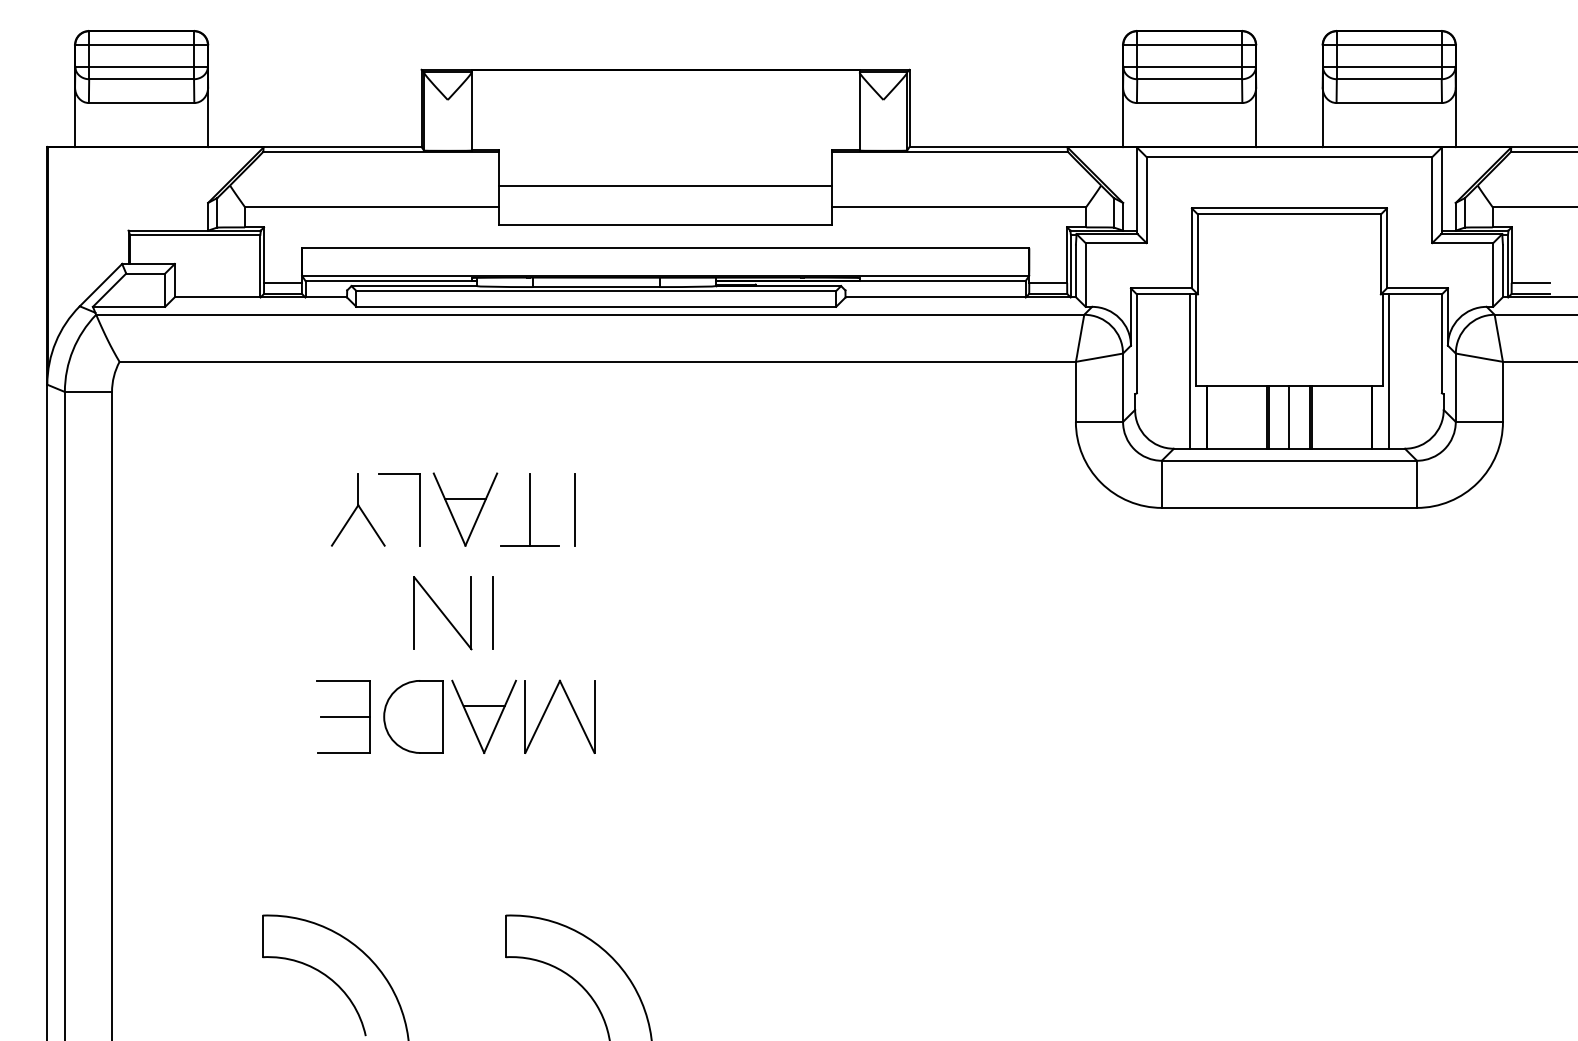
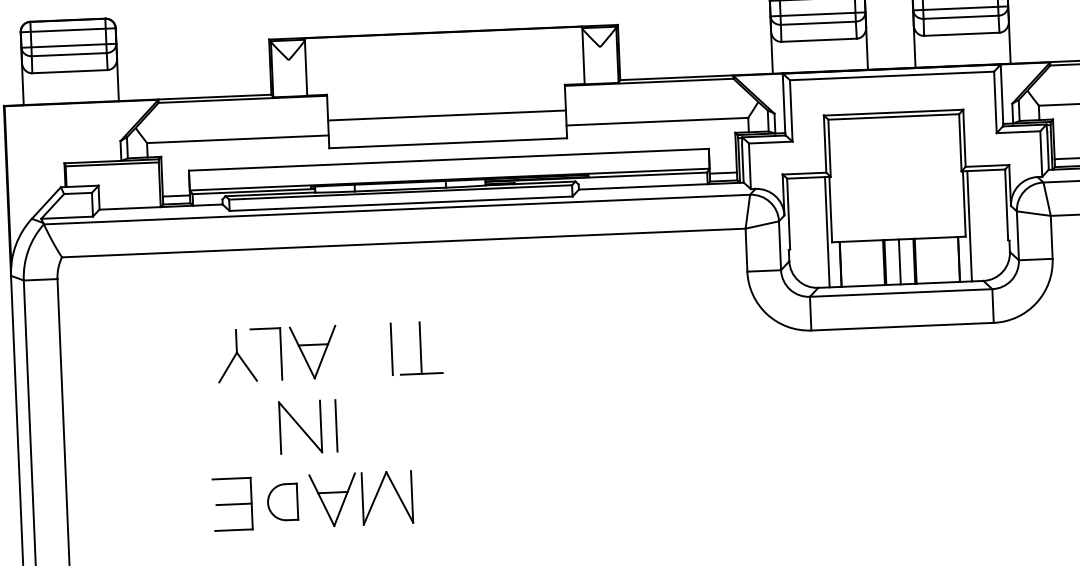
part: (529, 509) -> (420, 348), moved
part: (413, 716) -> (282, 502), size x0.7

